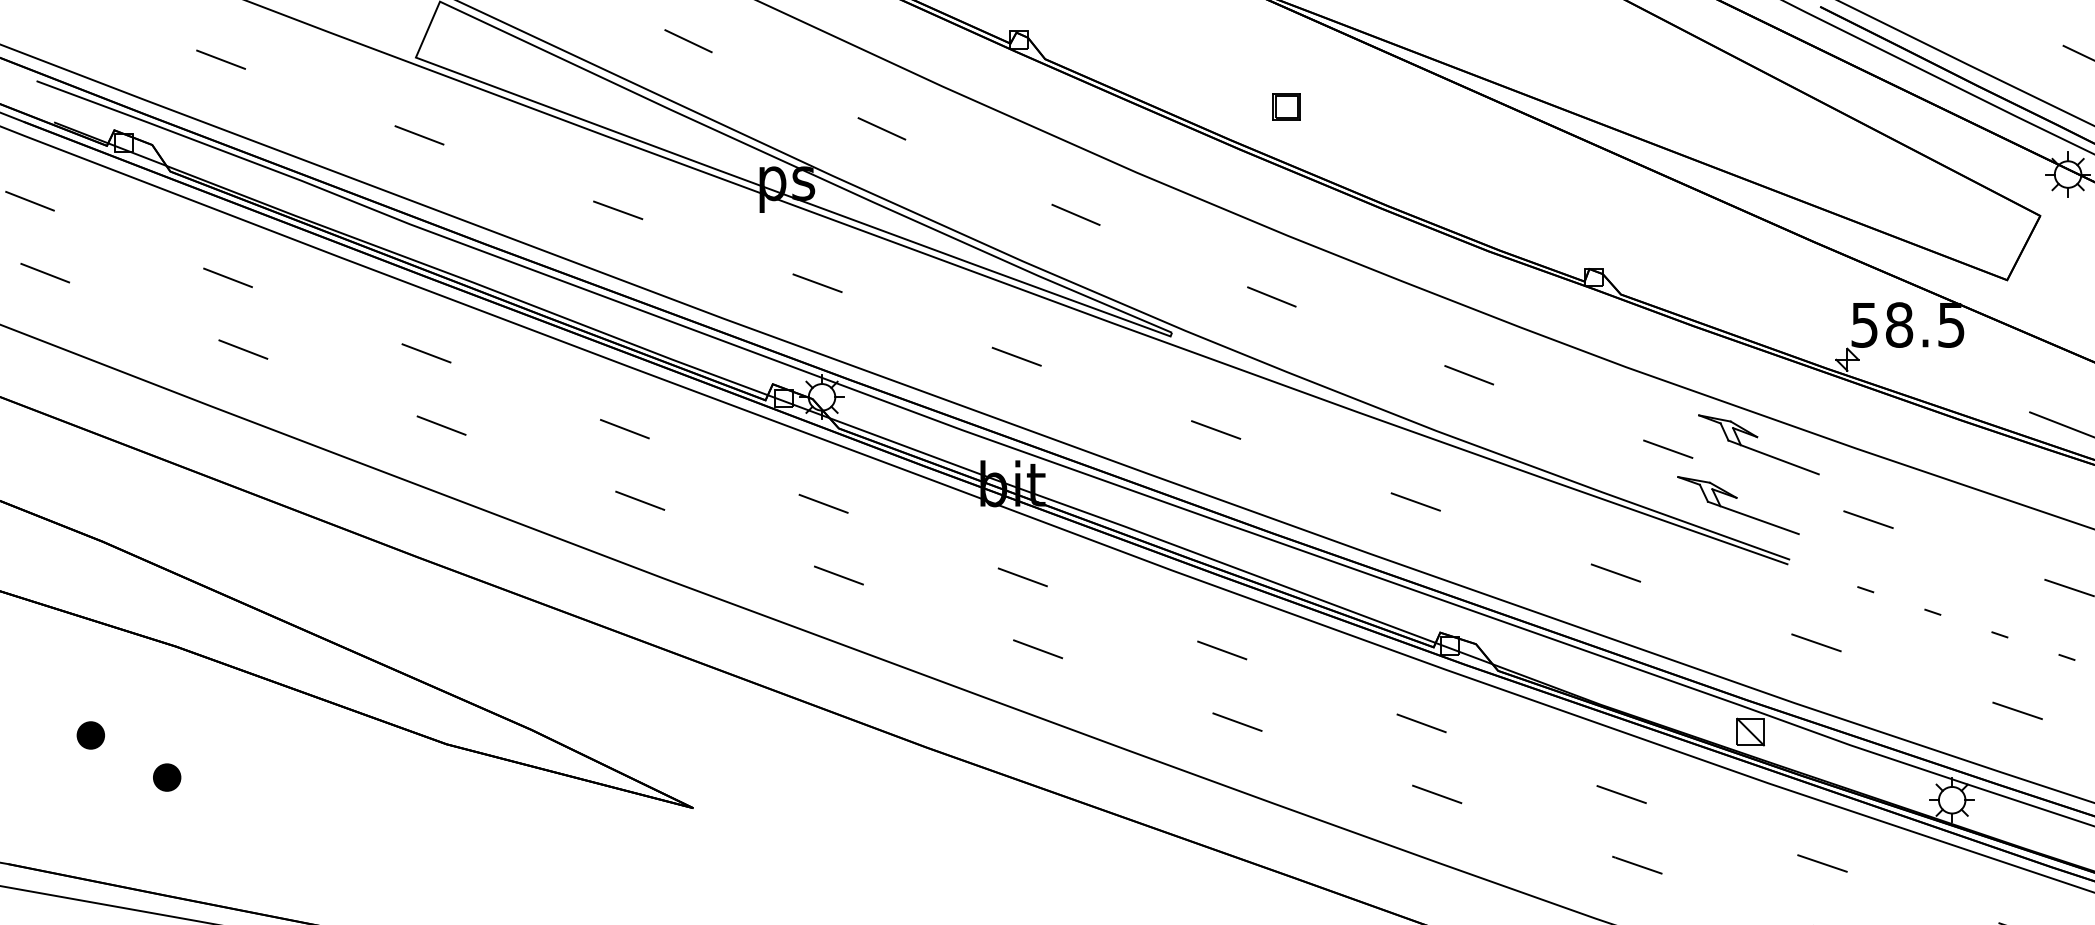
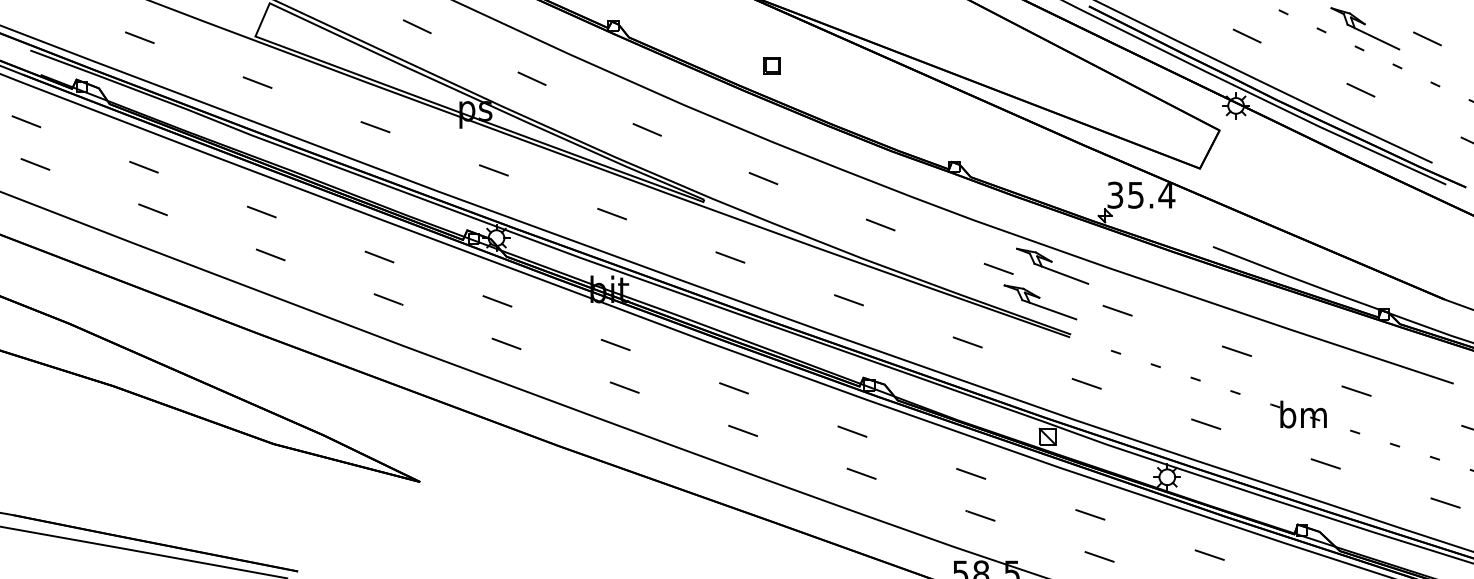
text: (1908, 323) -> (1141, 194), 58.5 -> 35.4
part: (90, 734) -> (62, 438), removed
part: (166, 777) -> (107, 463), removed

